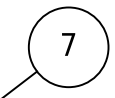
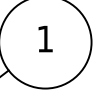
text: (68, 44) -> (45, 39), 7 -> 1

